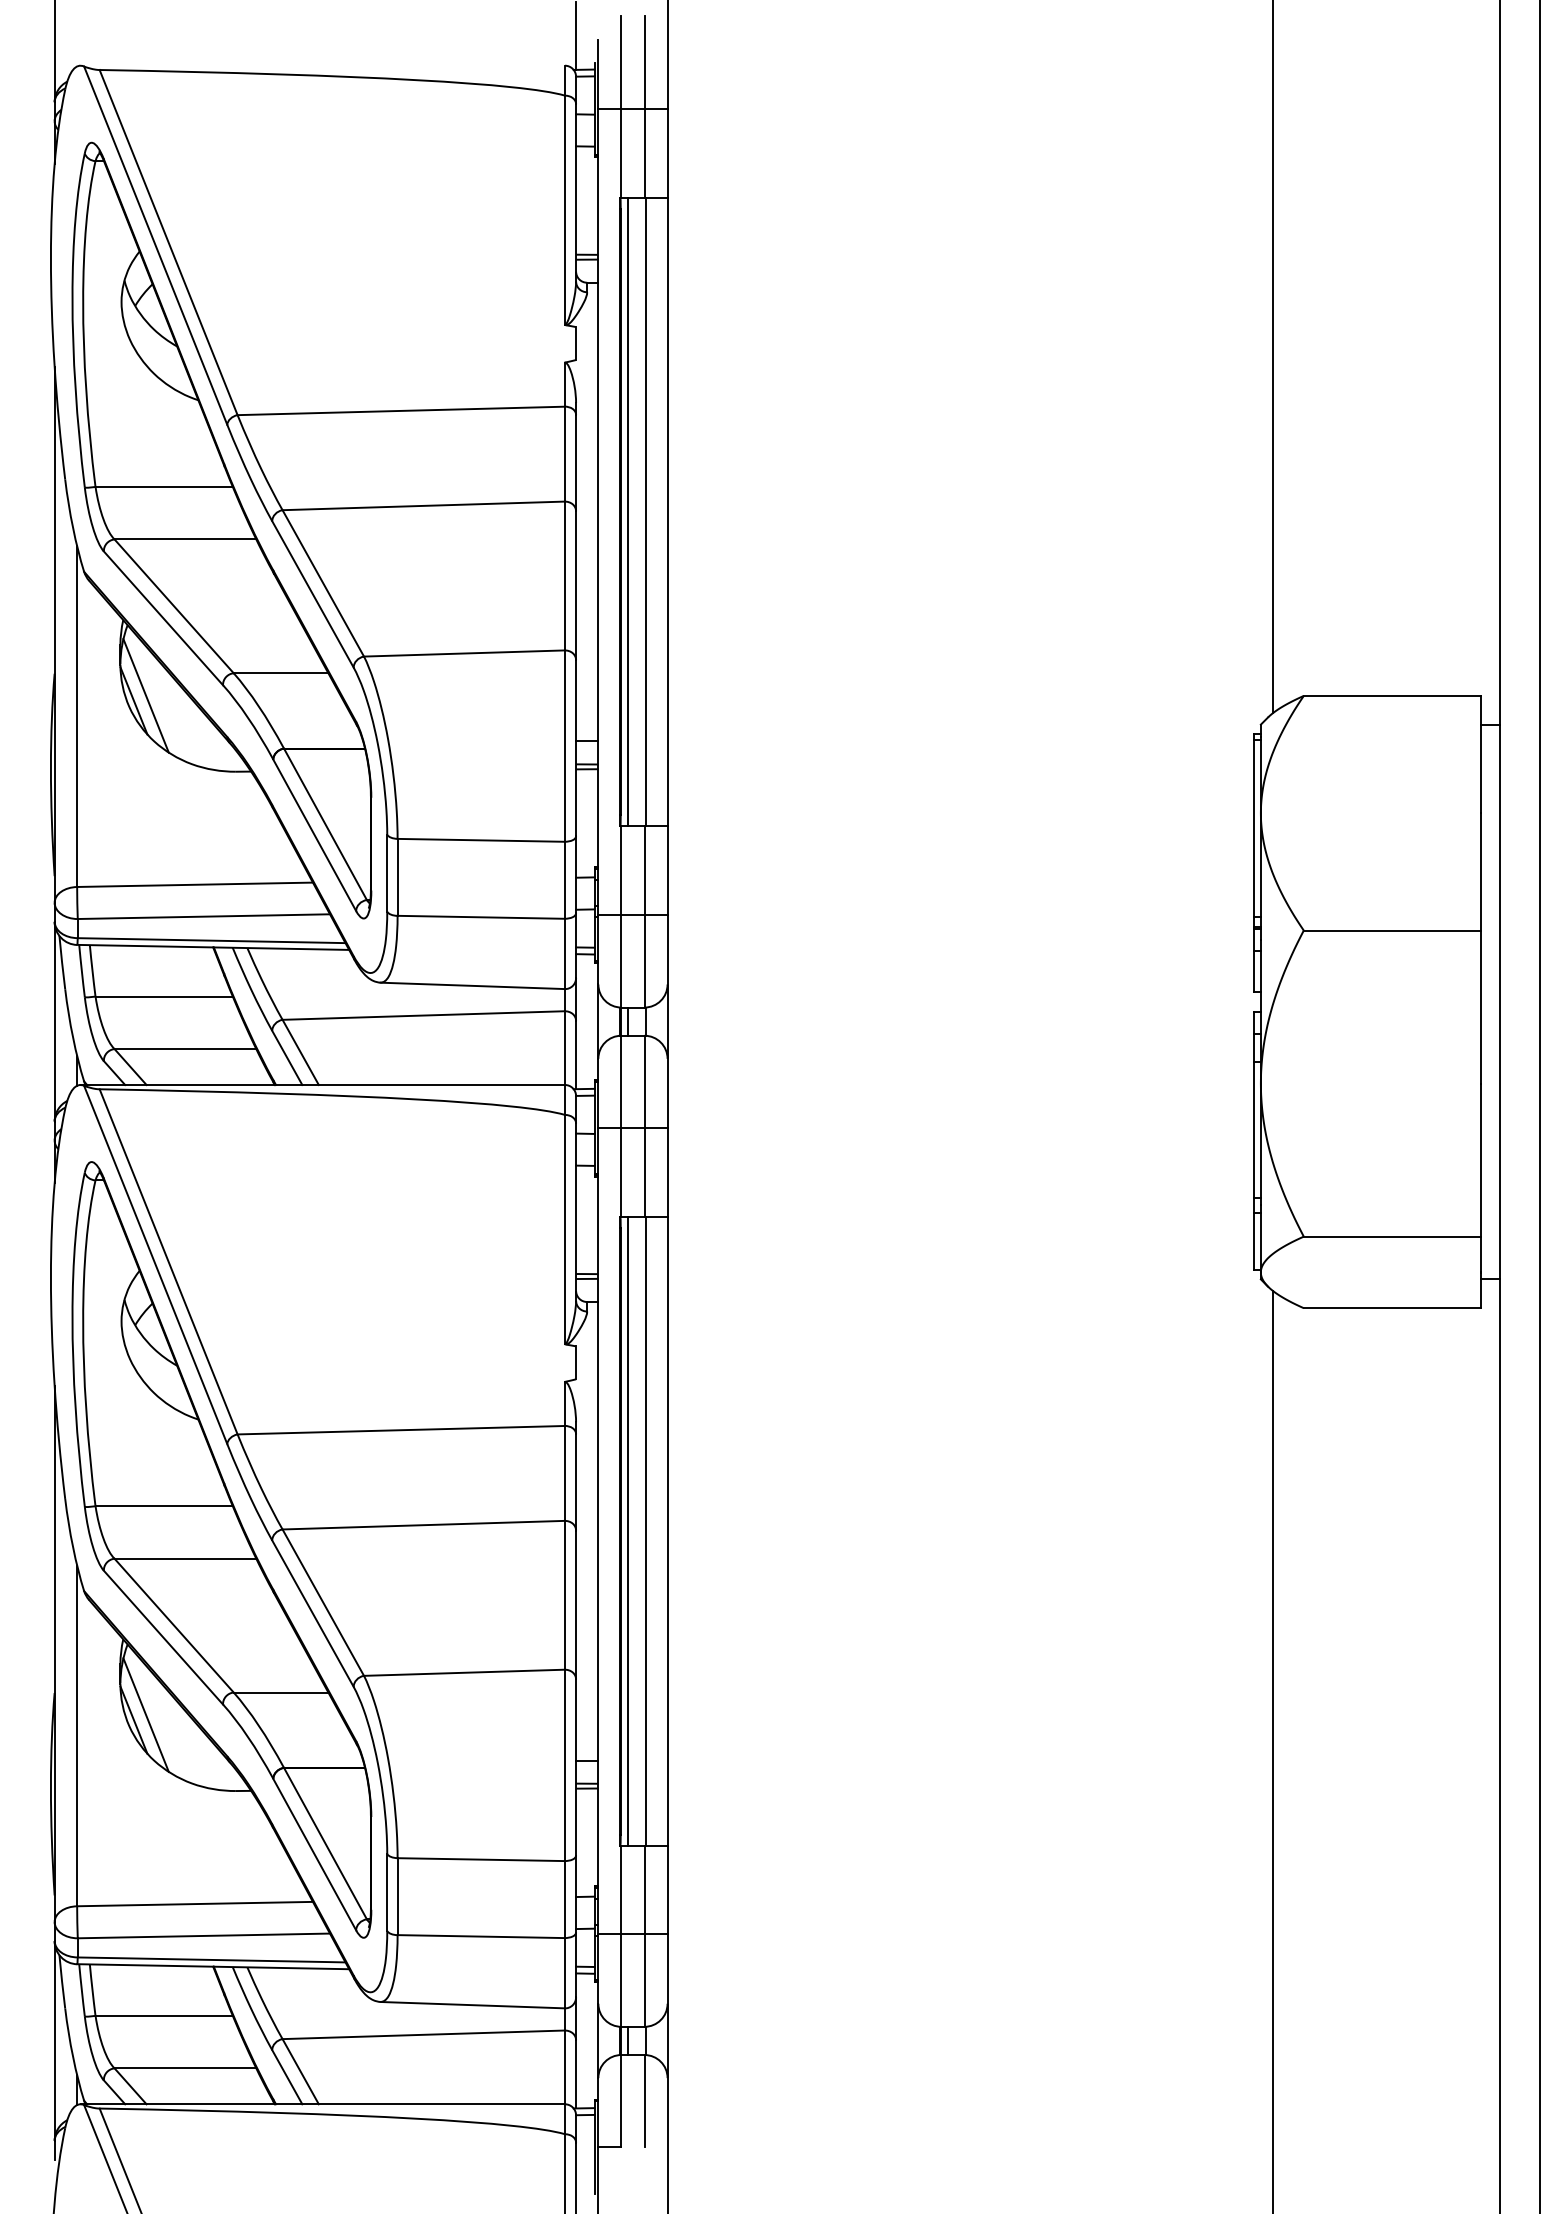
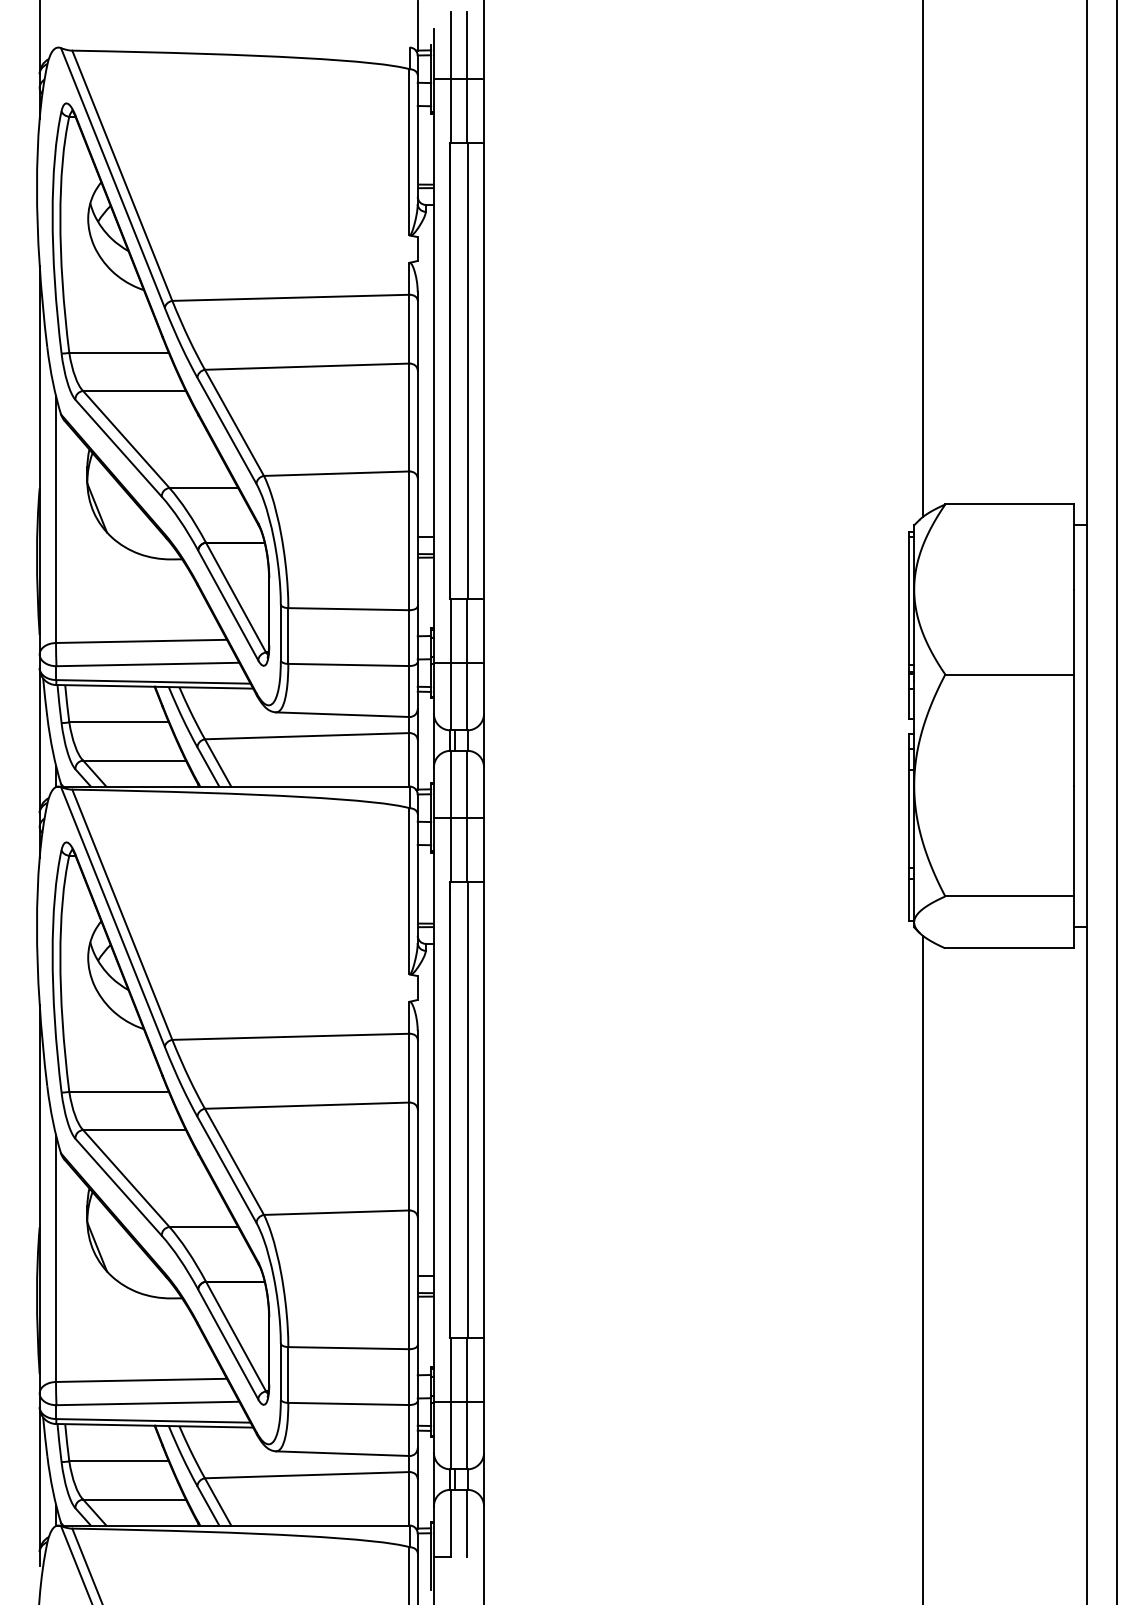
line: (628, 512) -> (455, 371), removed
line: (145, 695) -> (105, 504), removed
line: (628, 1531) -> (455, 1110), removed
line: (145, 1715) -> (105, 1243), removed

